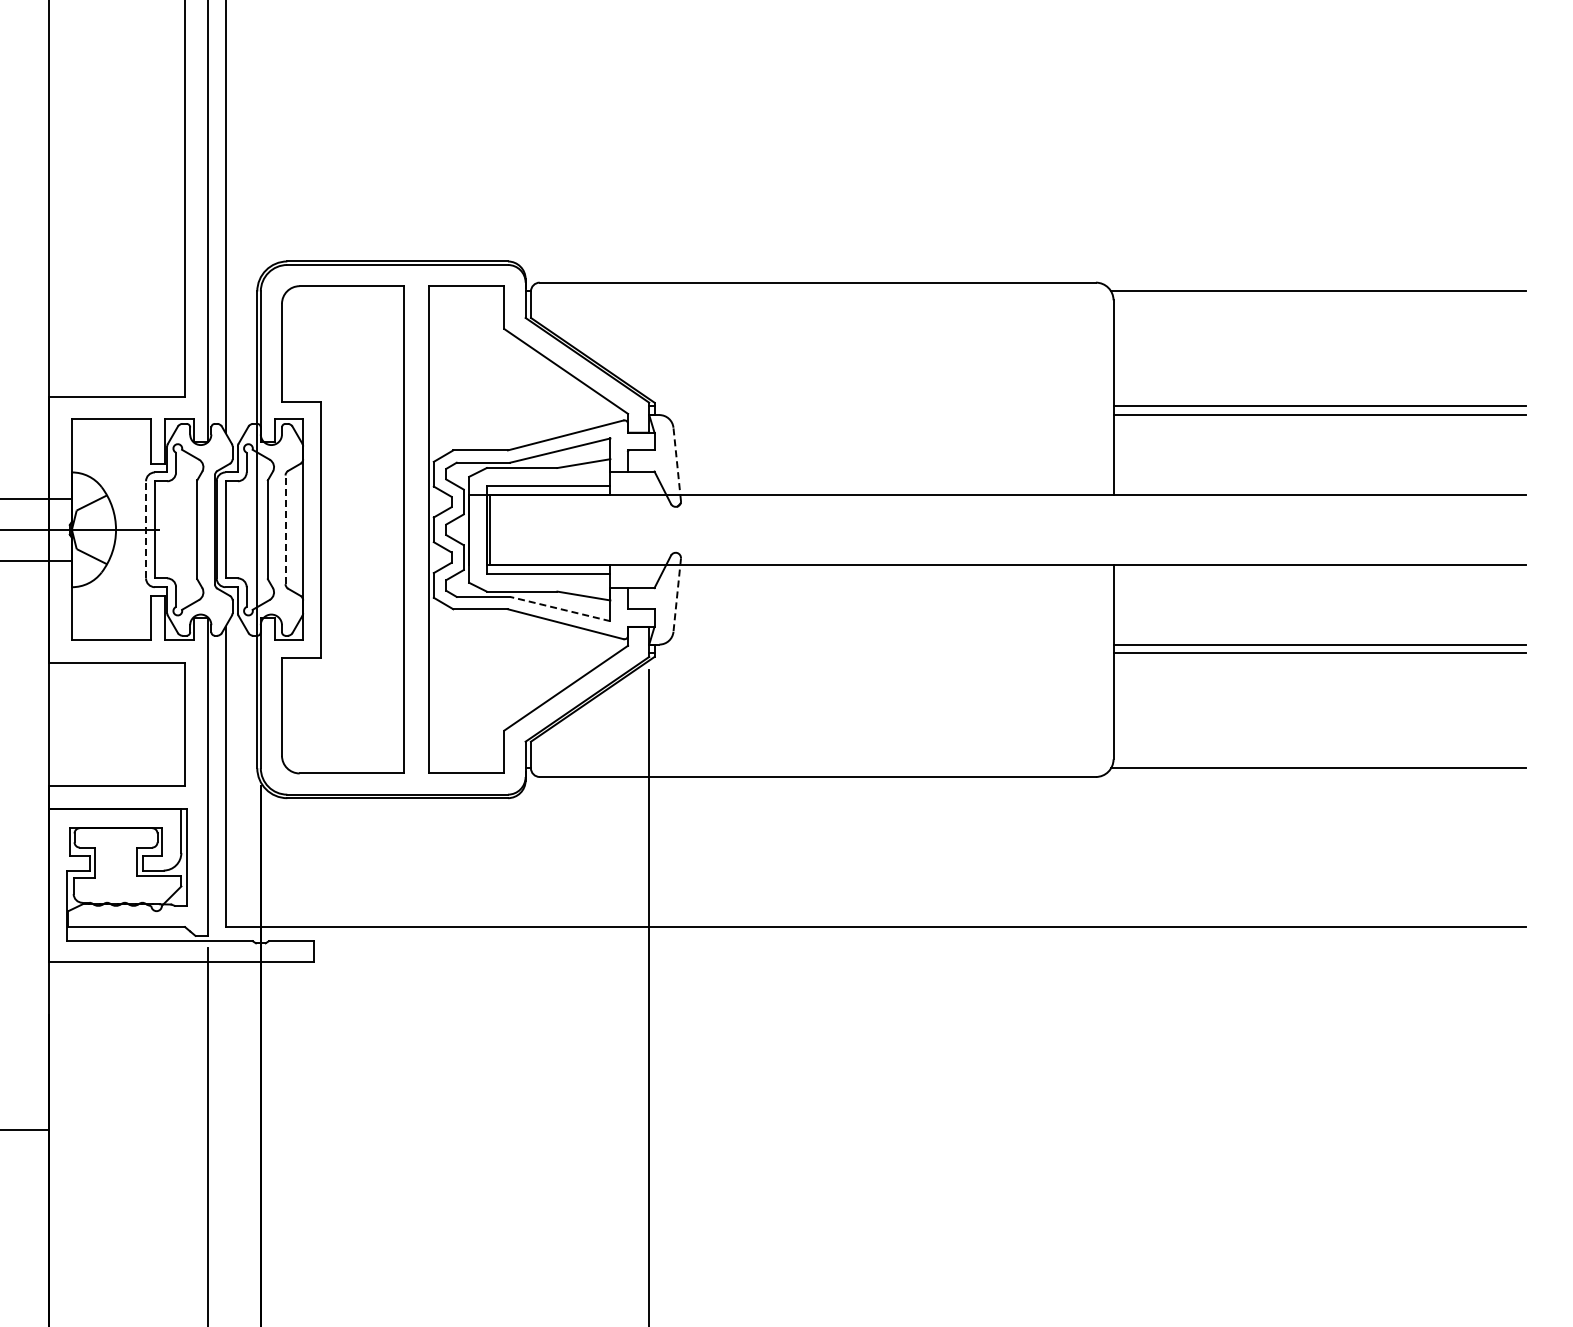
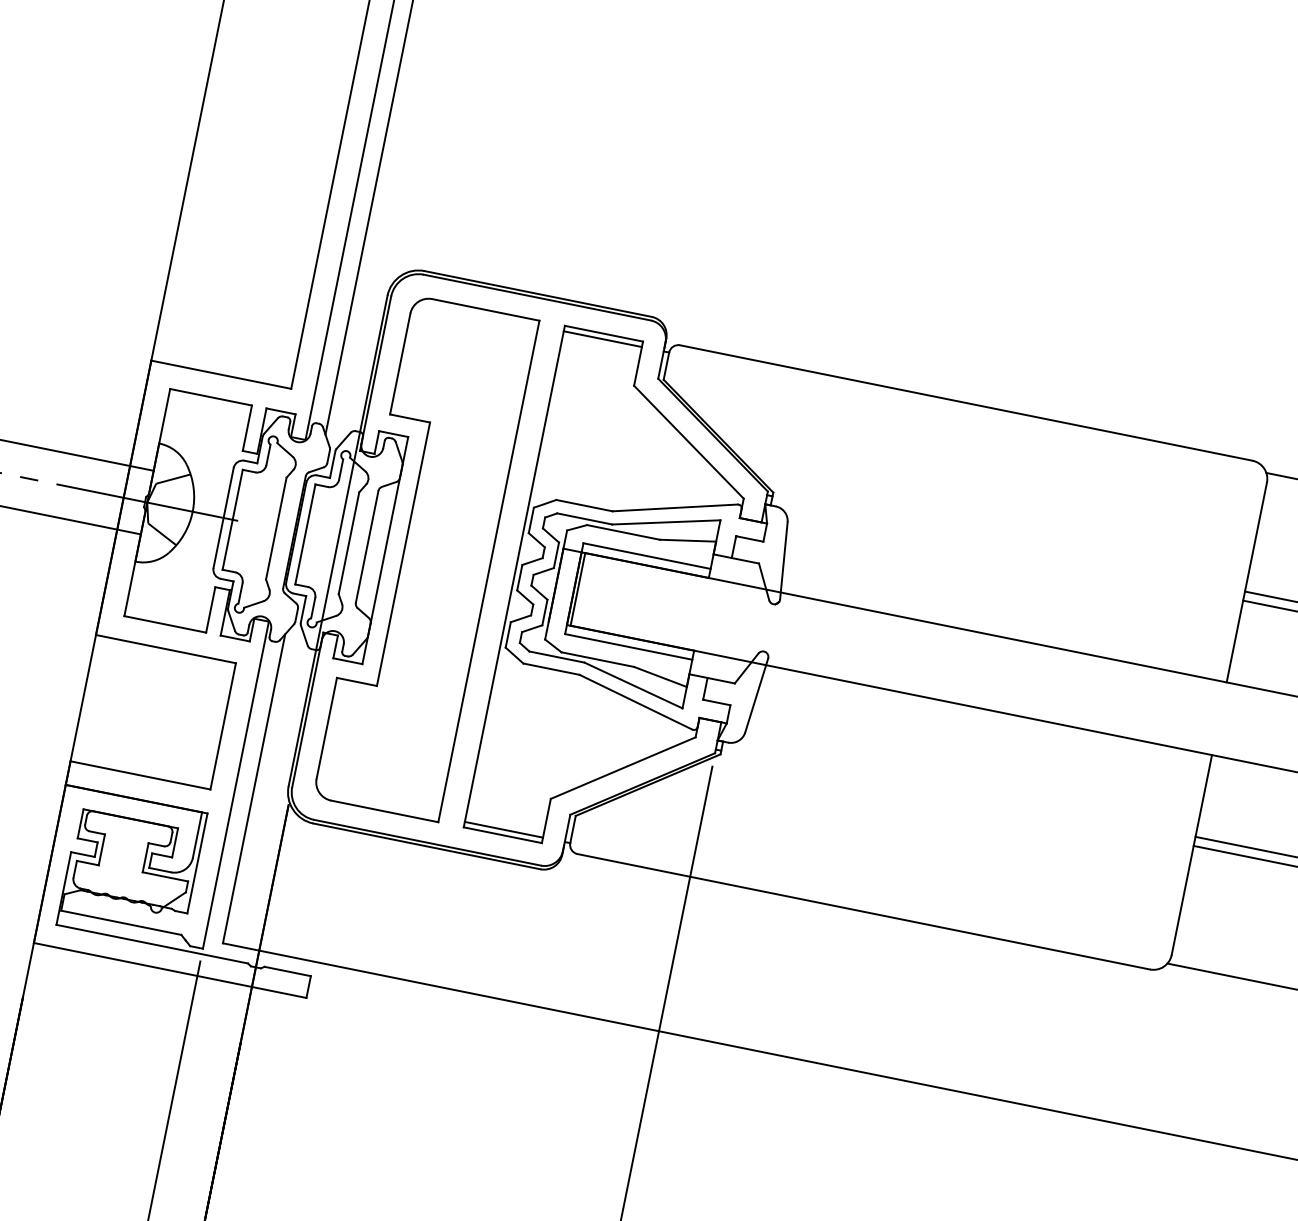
line: (466, 291) -> (602, 339), added
line: (677, 464) -> (784, 561), dashed -> solid
line: (146, 529) -> (224, 517), dashed -> solid
line: (285, 529) -> (367, 546), dashed -> solid
line: (677, 595) -> (756, 695), dashed -> solid
line: (560, 609) -> (633, 685), dashed -> solid
line: (466, 768) -> (503, 830), added

